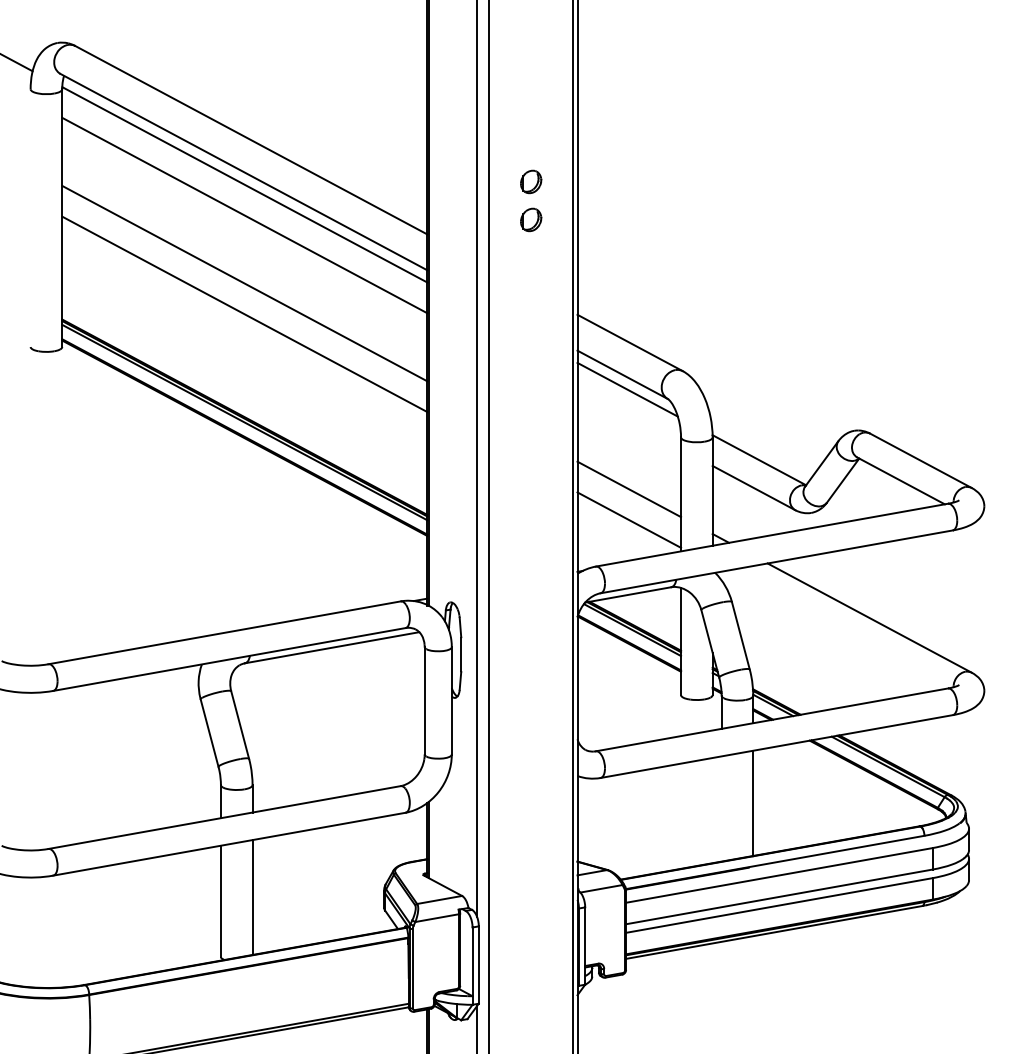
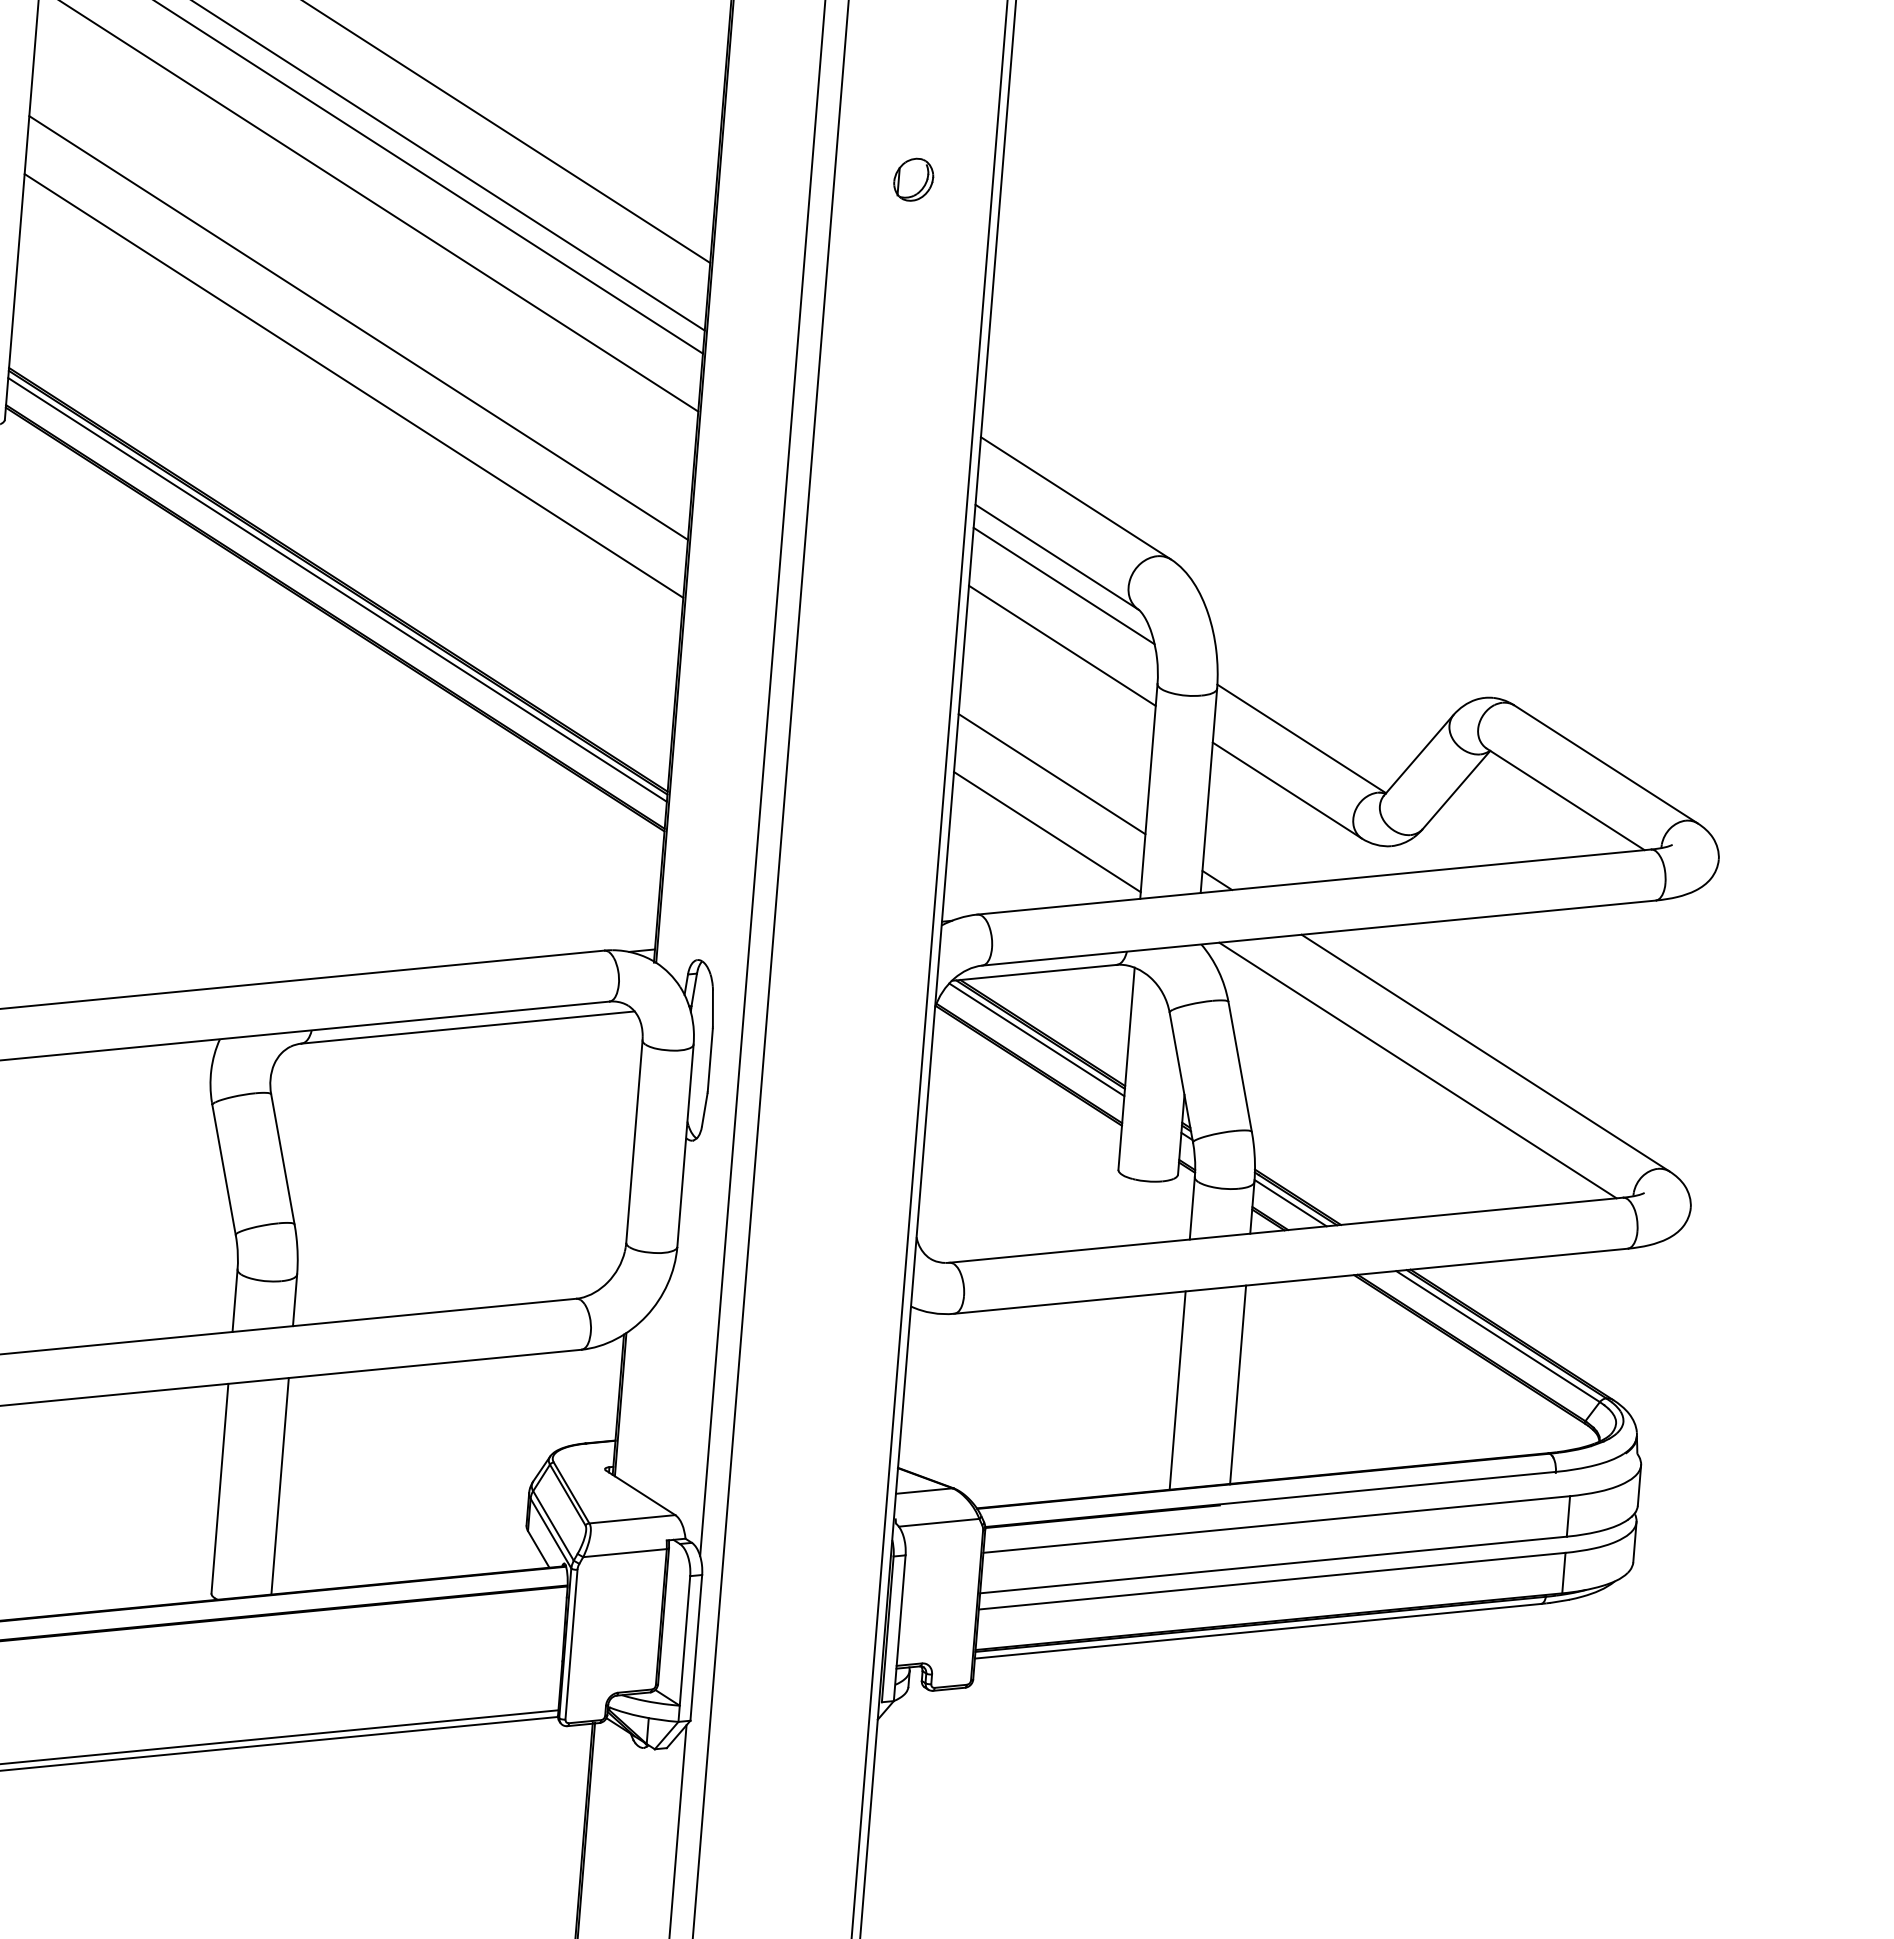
part: (531, 219) -> (908, 250), removed
line: (629, 421) -> (1062, 646), added
line: (834, 630) -> (1417, 1071), added
line: (721, 808) -> (1177, 1389), added

